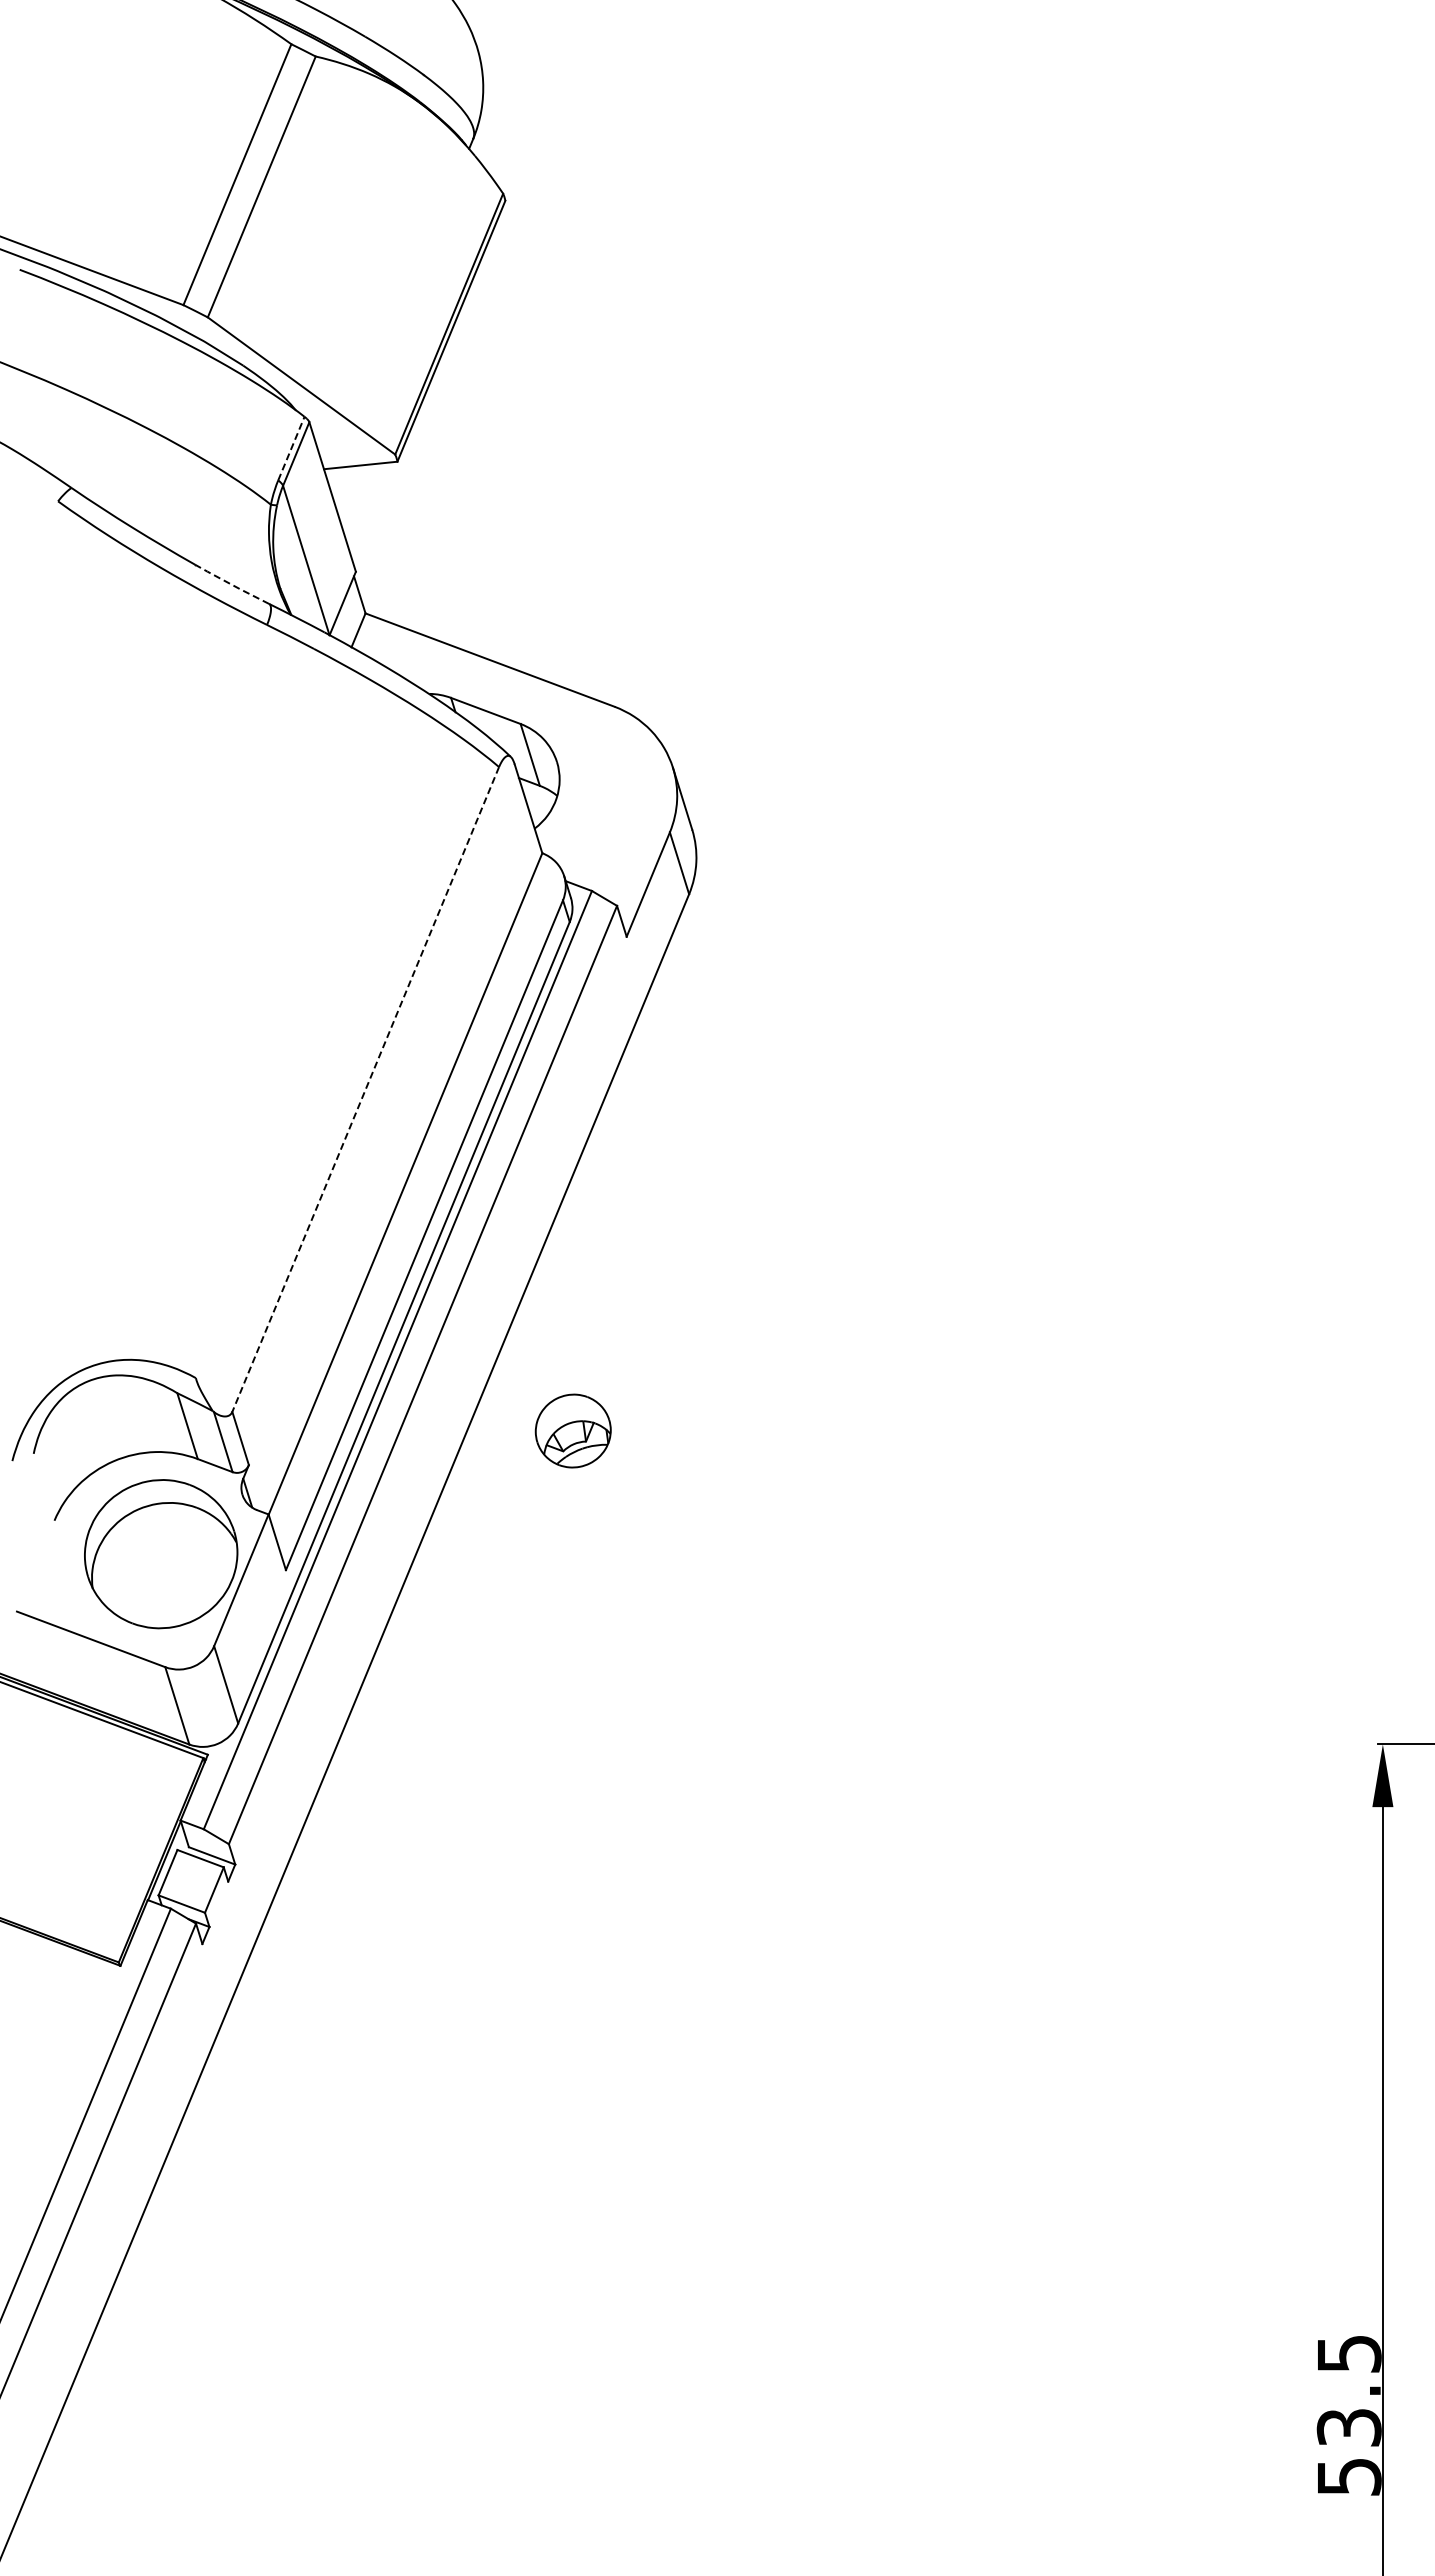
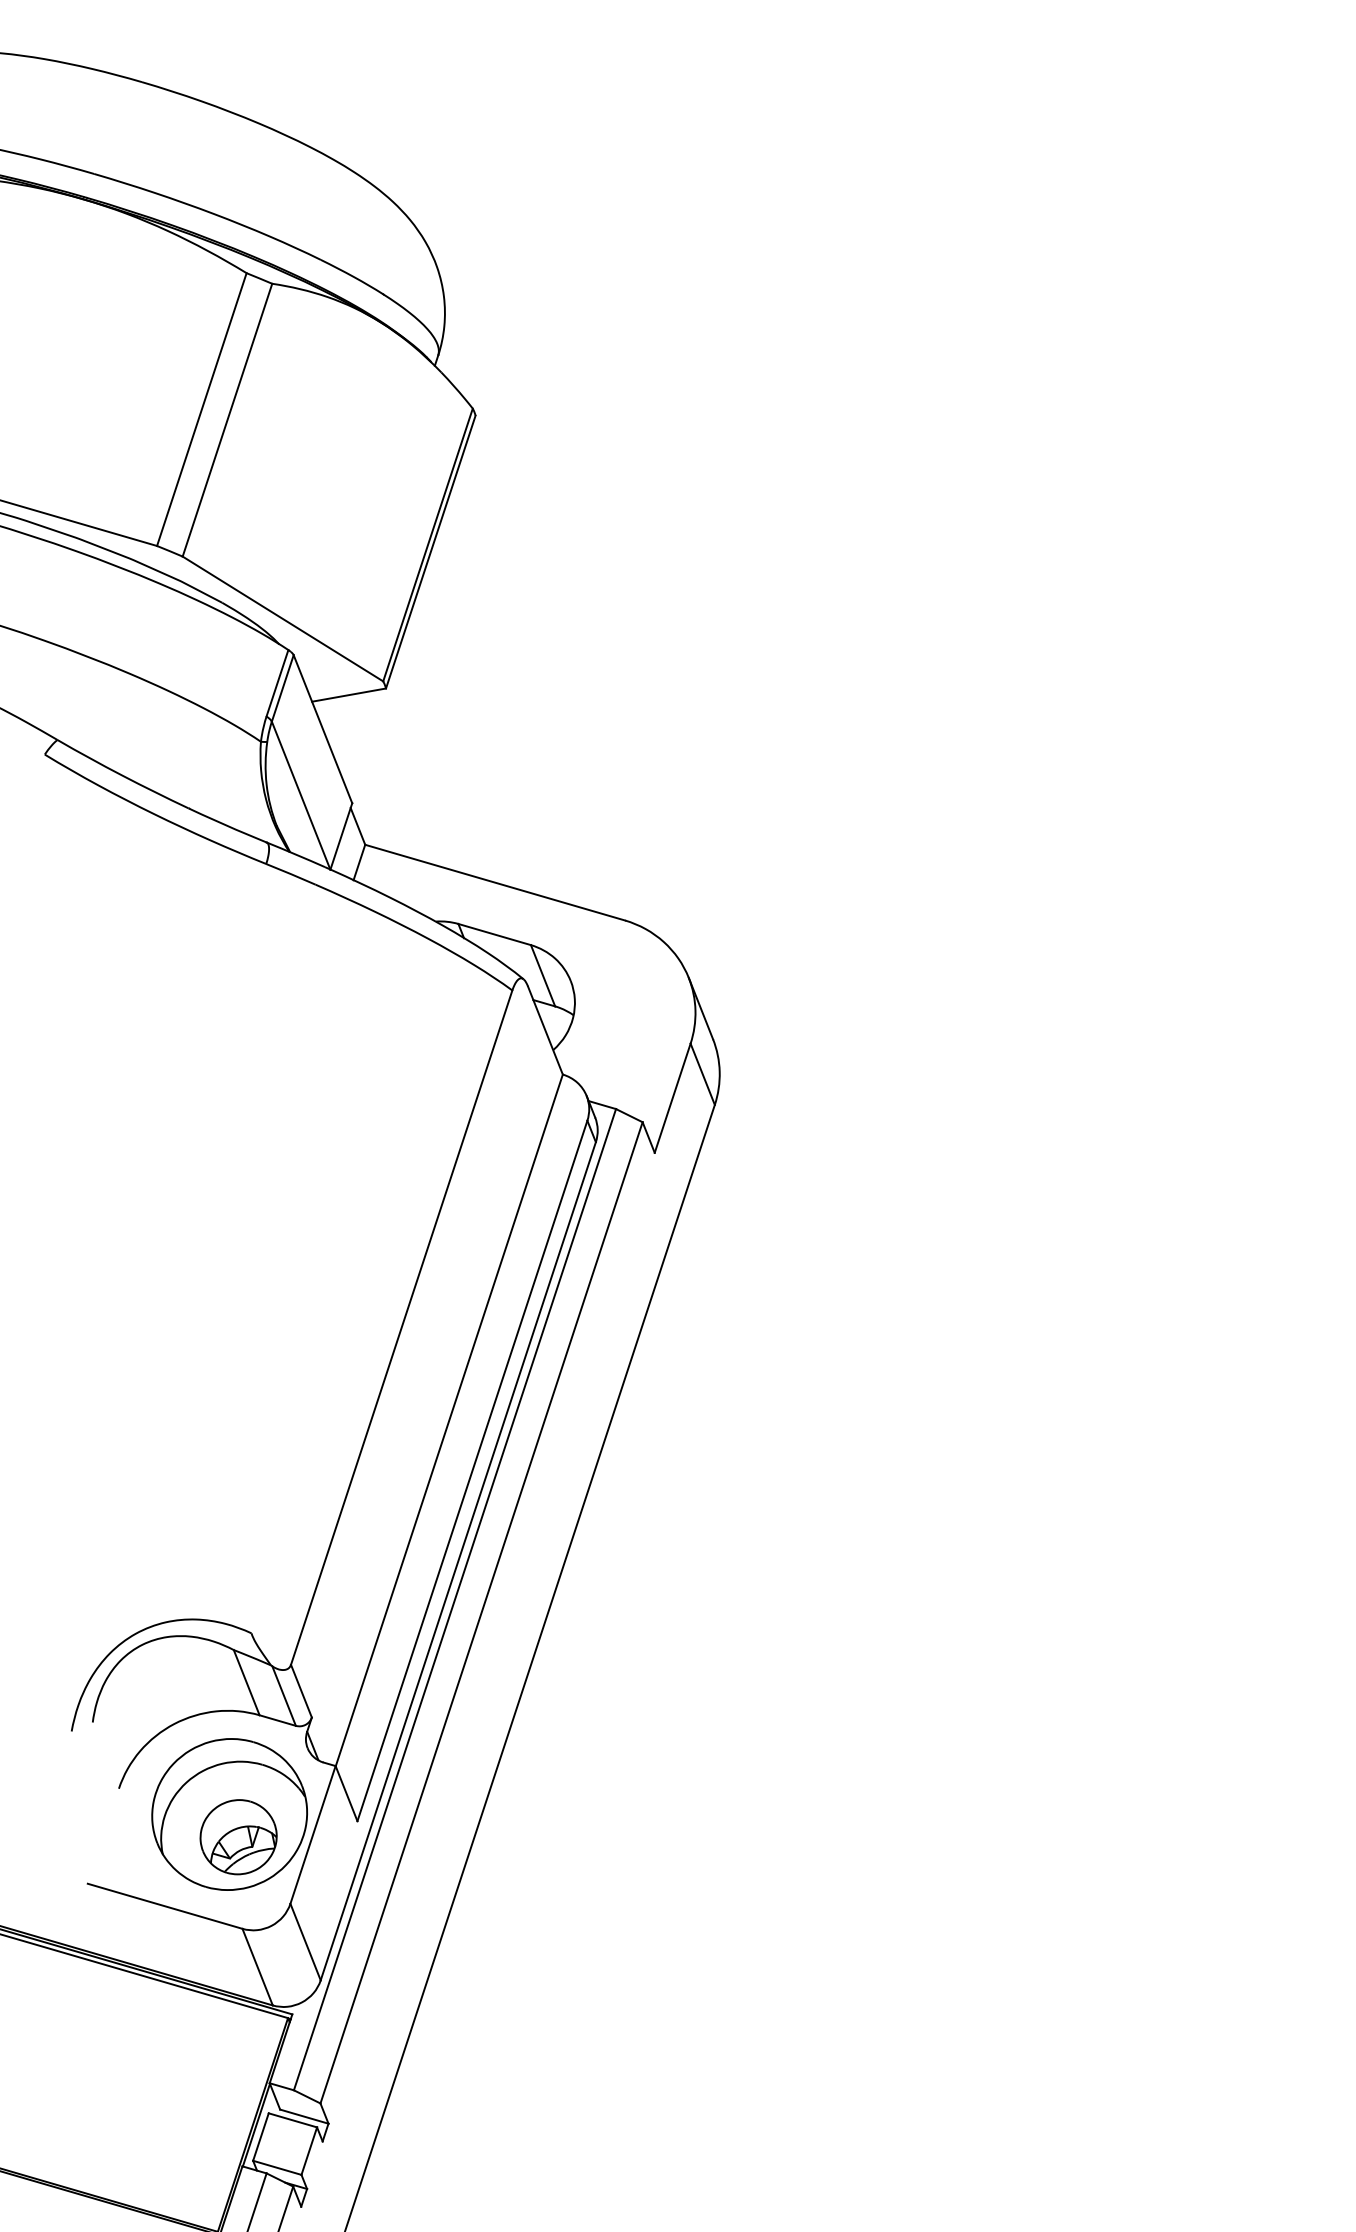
line: (291, 448) -> (277, 683), dashed -> solid
line: (230, 584) -> (226, 825), dashed -> solid
line: (365, 1089) -> (401, 1327), dashed -> solid
part: (572, 1430) -> (237, 1836), moved

